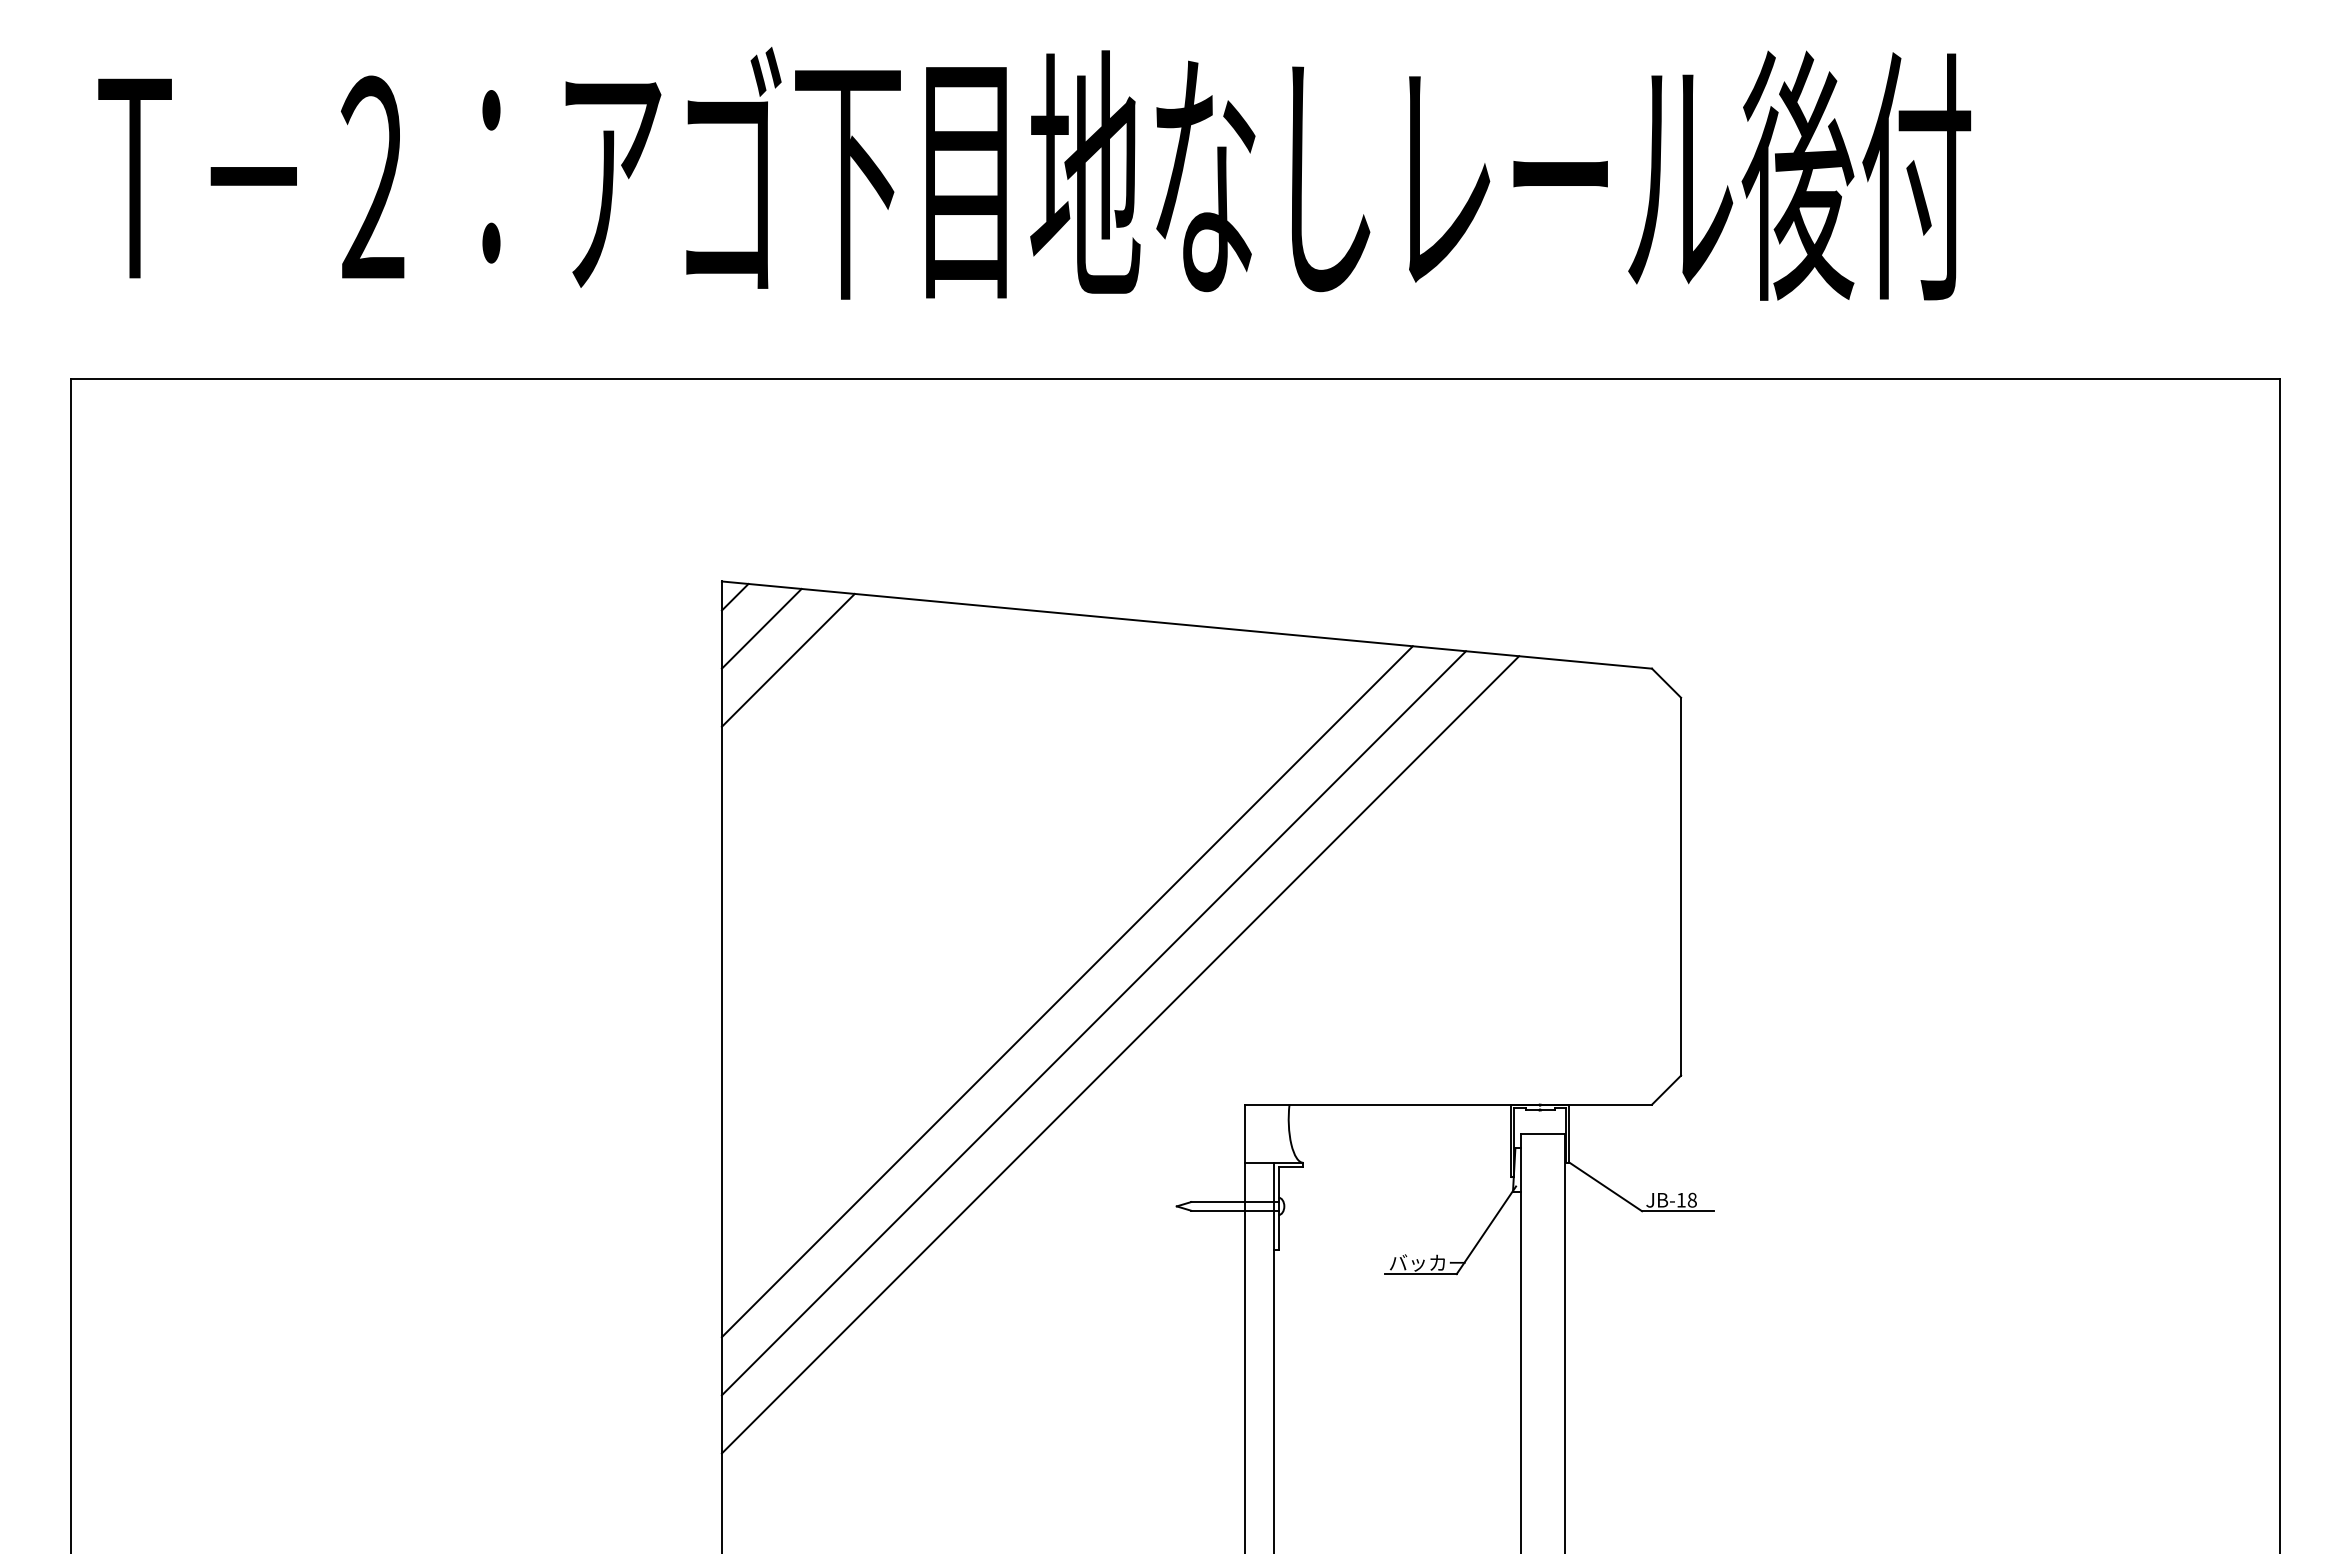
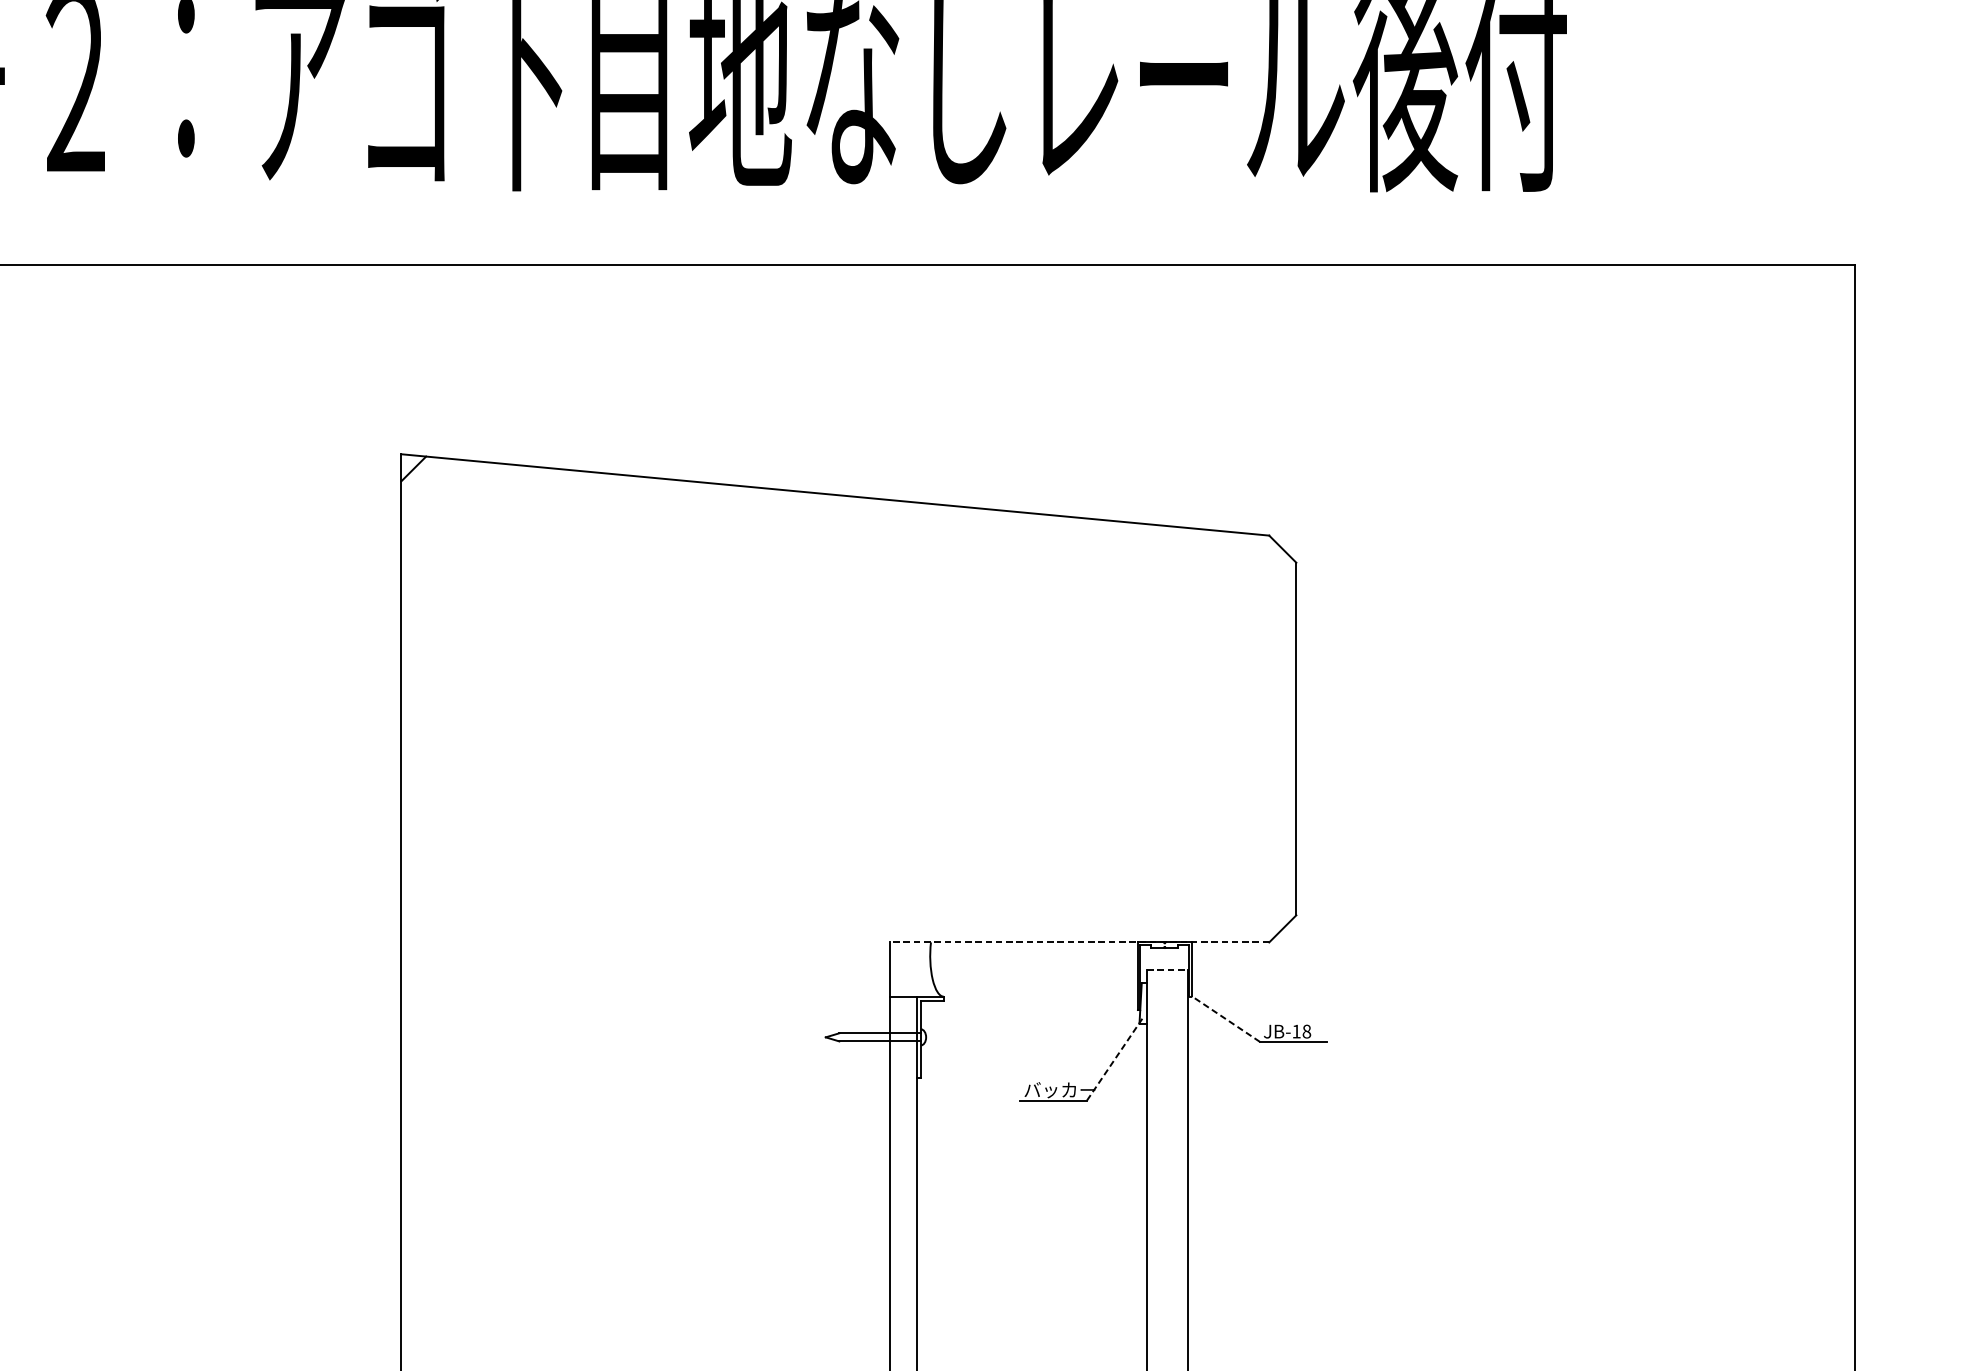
line: (761, 628) -> (438, 498), removed
line: (787, 659) -> (462, 527), removed
line: (1066, 991) -> (722, 836), removed
line: (1093, 1023) -> (748, 866), removed
line: (1120, 1054) -> (773, 895), removed
line: (1448, 1104) -> (1079, 942), solid -> dashed
line: (1543, 1133) -> (1167, 969), solid -> dashed
line: (1605, 1186) -> (1225, 1018), solid -> dashed
line: (1486, 1230) -> (1114, 1059), solid -> dashed

